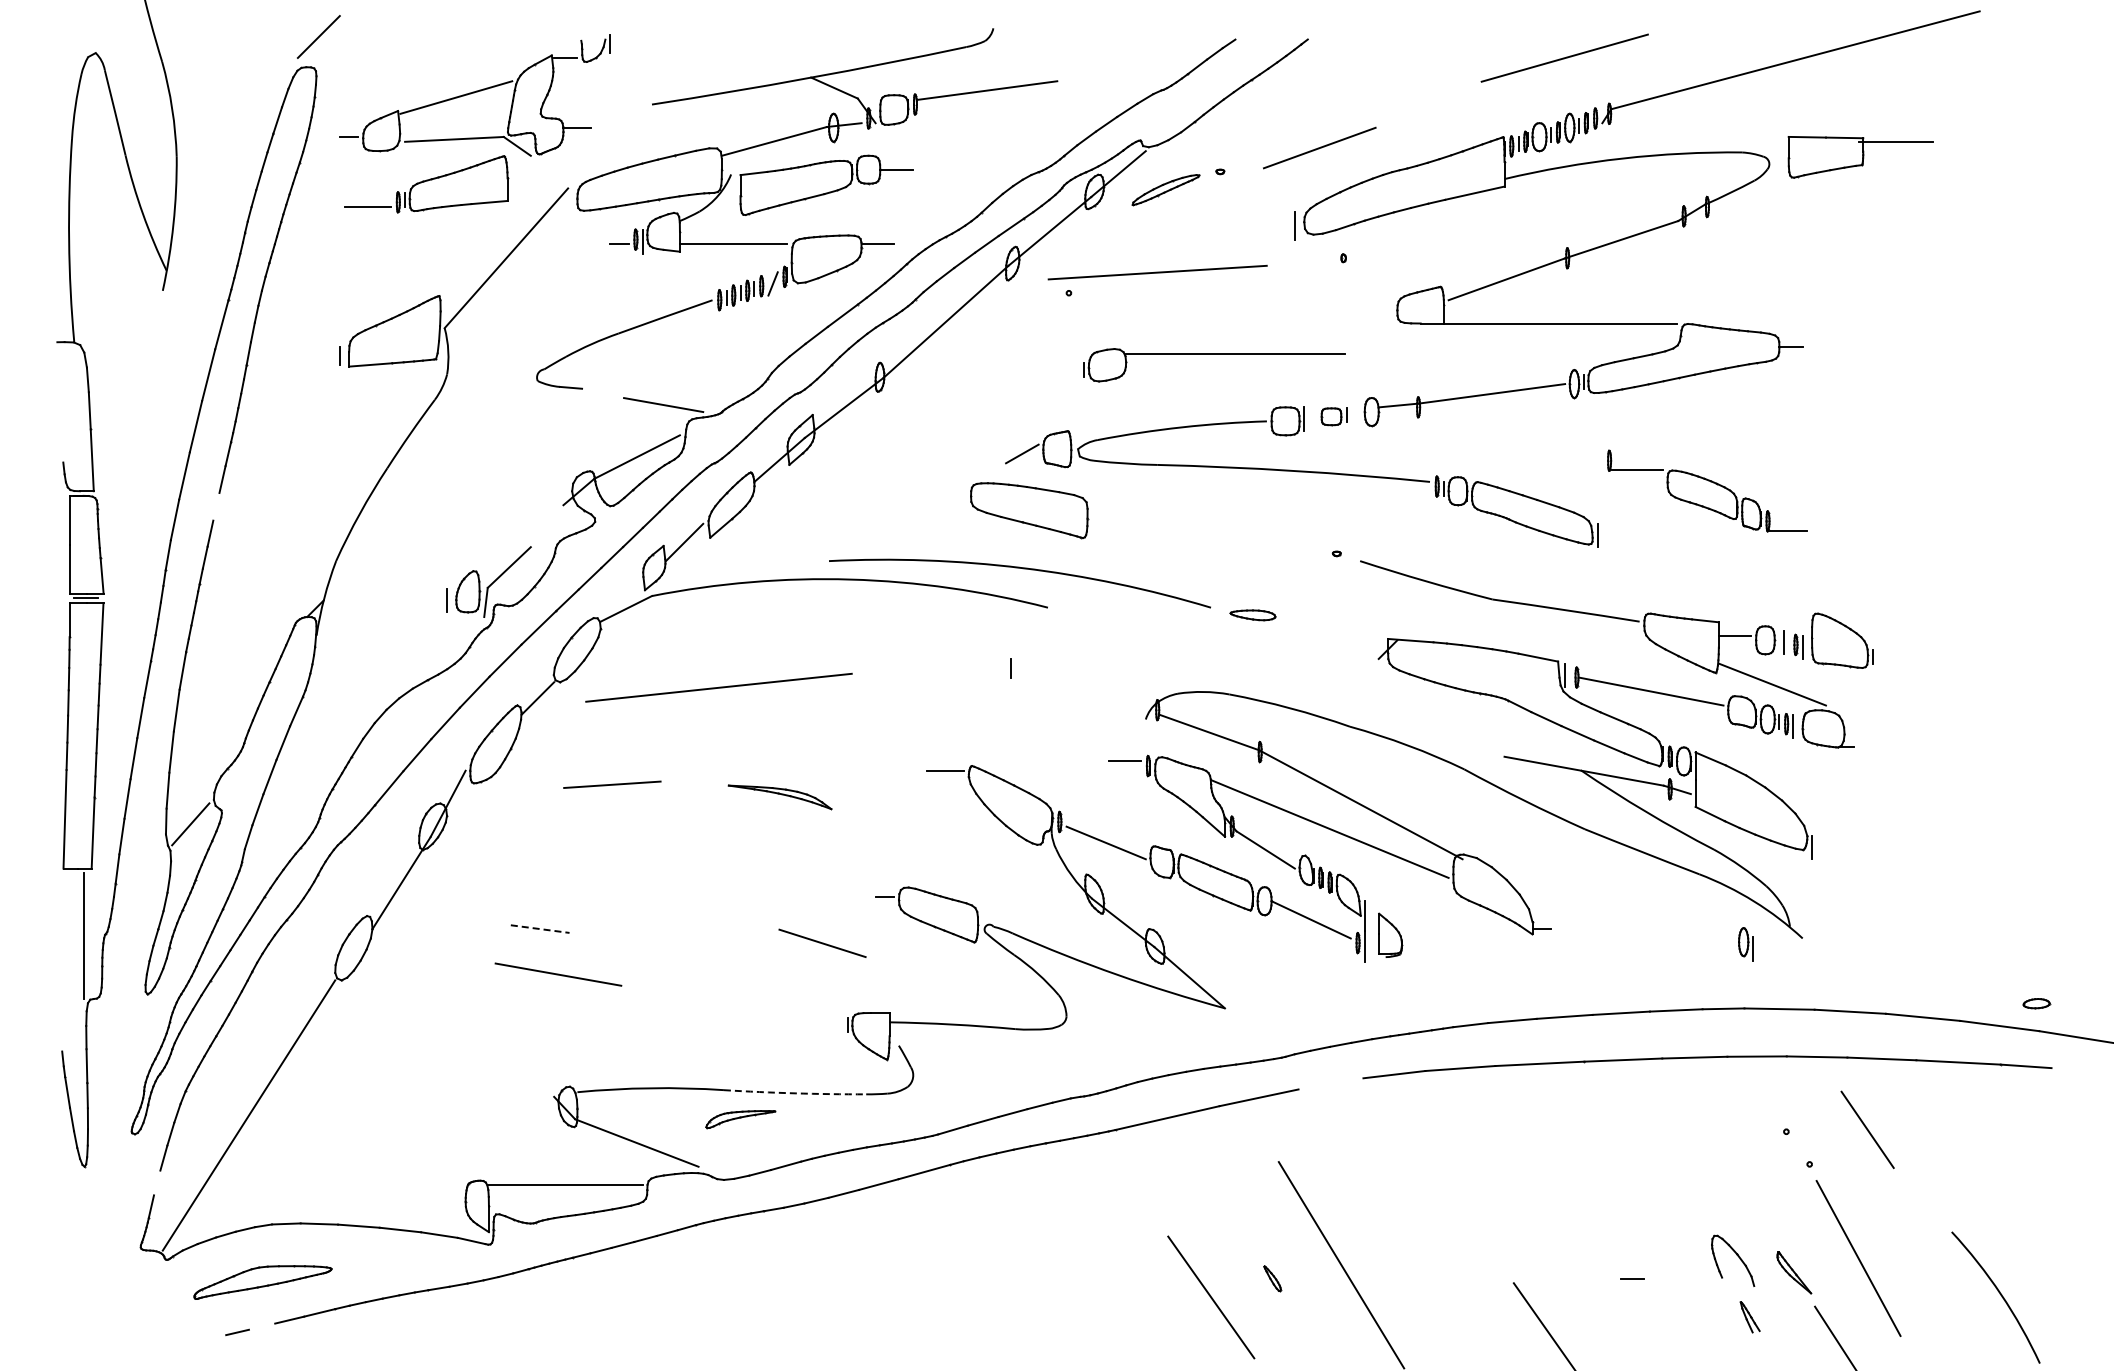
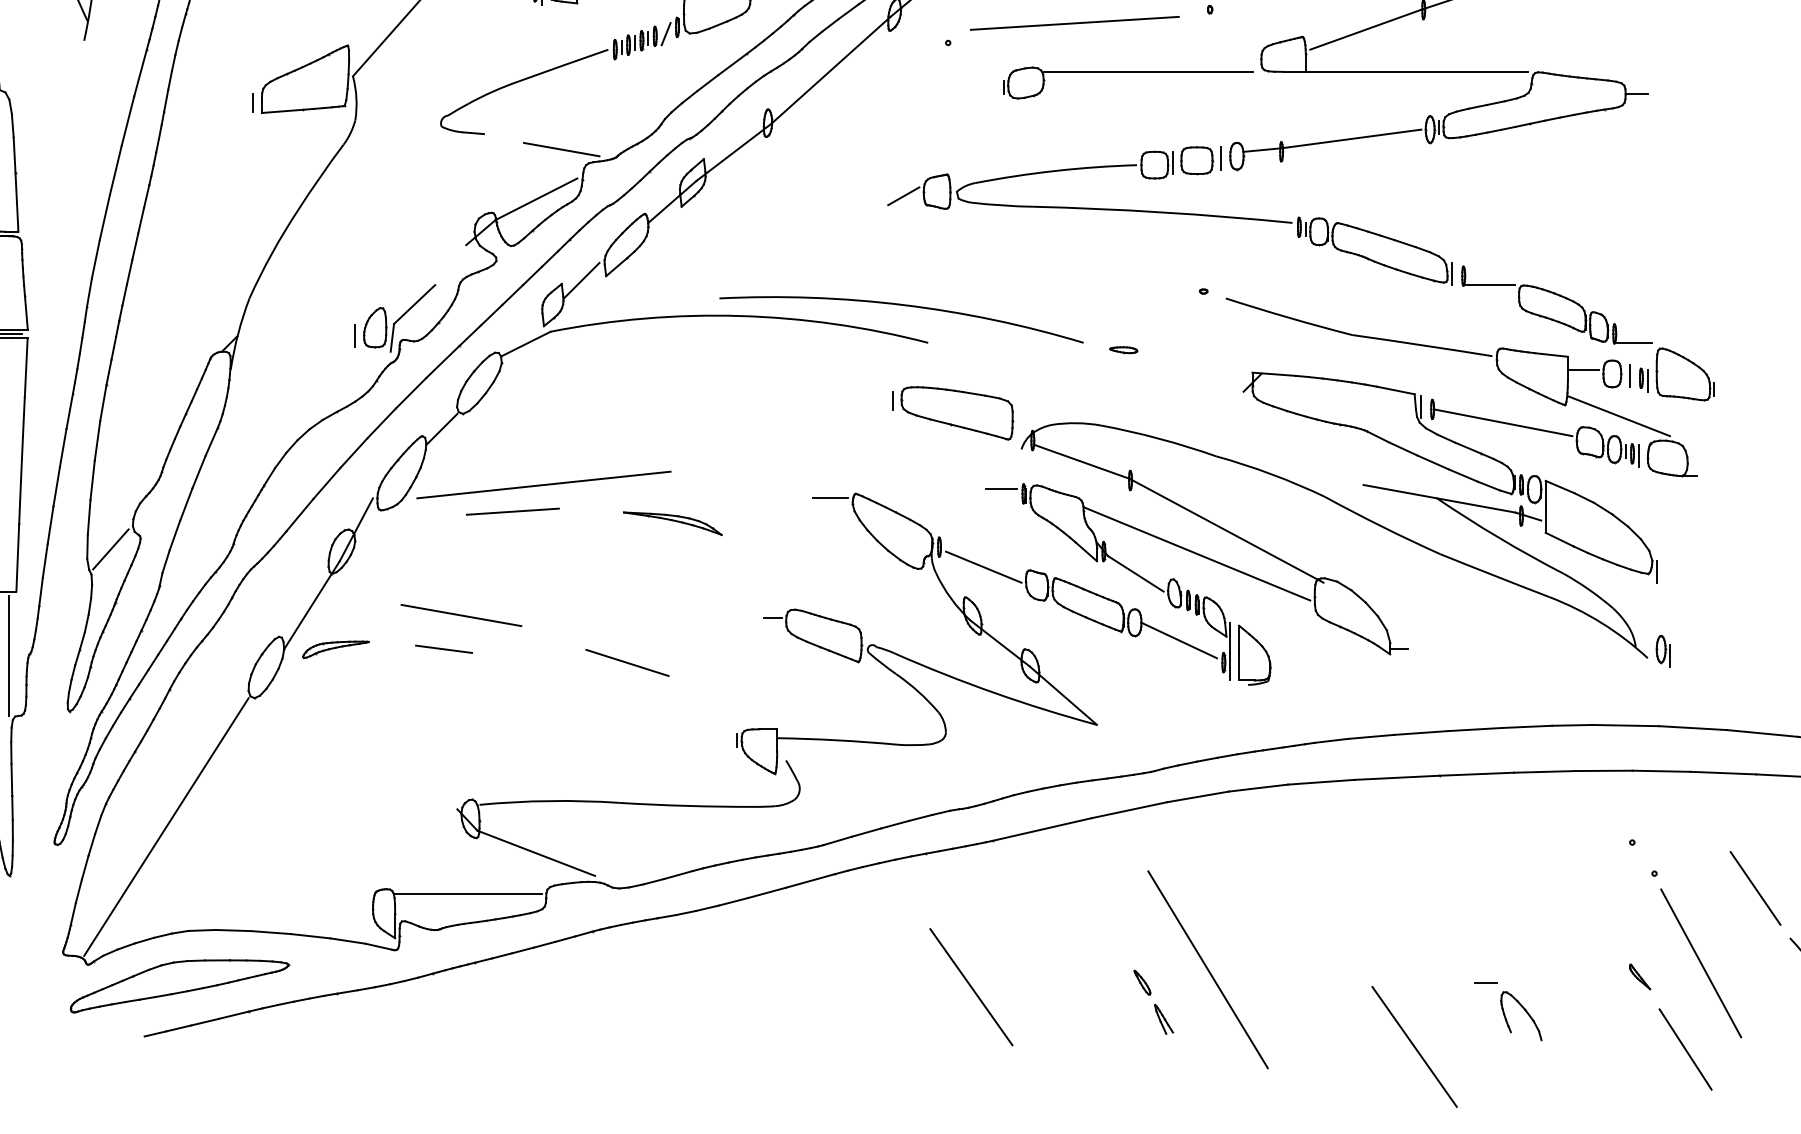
line: (1157, 272) -> (1074, 23), moved
part: (1214, 354) -> (1128, 72), moved
part: (1333, 416) -> (1200, 160), size x1.67
part: (1707, 490) -> (1557, 304), moved
line: (216, 506) -> (135, 246), added
part: (1029, 510) -> (957, 413), moved
part: (1252, 615) -> (1123, 350), size x0.62
line: (718, 687) -> (543, 484), moved
line: (540, 929) -> (444, 649), dashed -> solid
part: (1390, 935) -> (1254, 655), size x1.43
line: (822, 942) -> (627, 662), moved
part: (1745, 944) -> (1662, 651), moved
line: (558, 974) -> (461, 615), moved
line: (1330, 1083) -> (1197, 796), added
arc: (795, 1093) -> (687, 806), dashed -> solid
part: (740, 1119) -> (335, 649), moved
line: (1867, 1129) -> (1755, 888), moved
line: (157, 1182) -> (79, 890), added
part: (1733, 1260) -> (1521, 1015), moved
part: (1794, 1272) -> (1640, 976), size x0.62
part: (262, 1282) -> (179, 986), size x1.67
line: (1211, 1297) -> (971, 987), moved
part: (1749, 1317) -> (1163, 1019), moved
line: (261, 1326) -> (178, 1028), added

